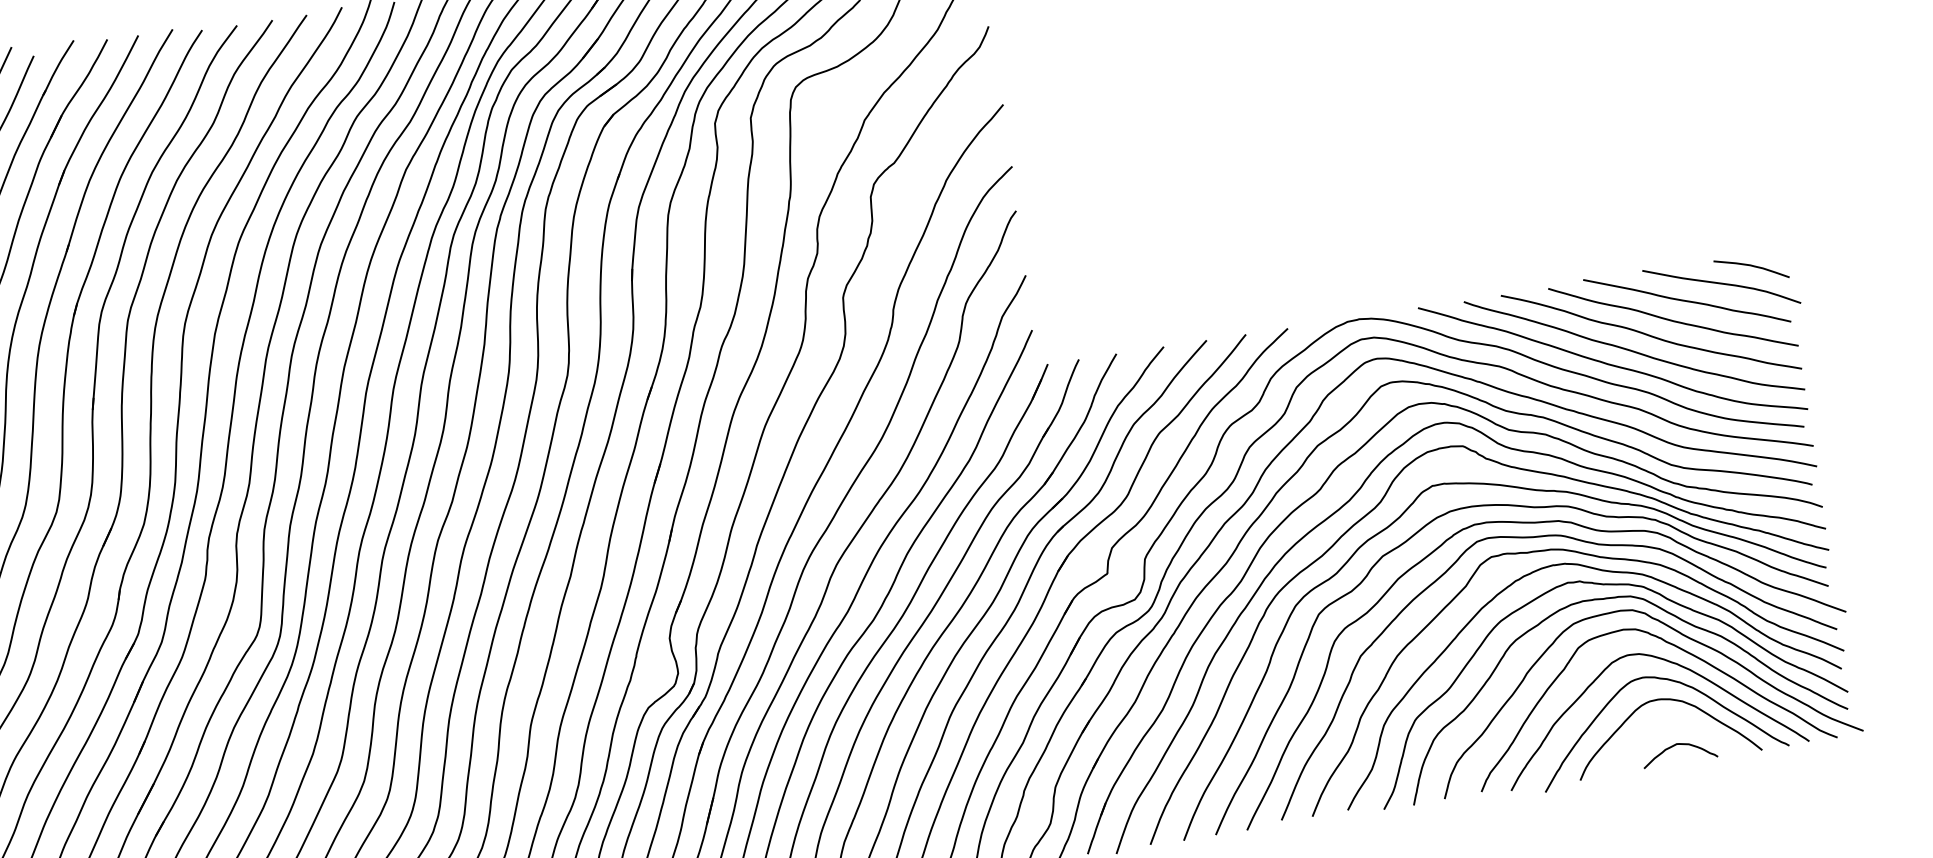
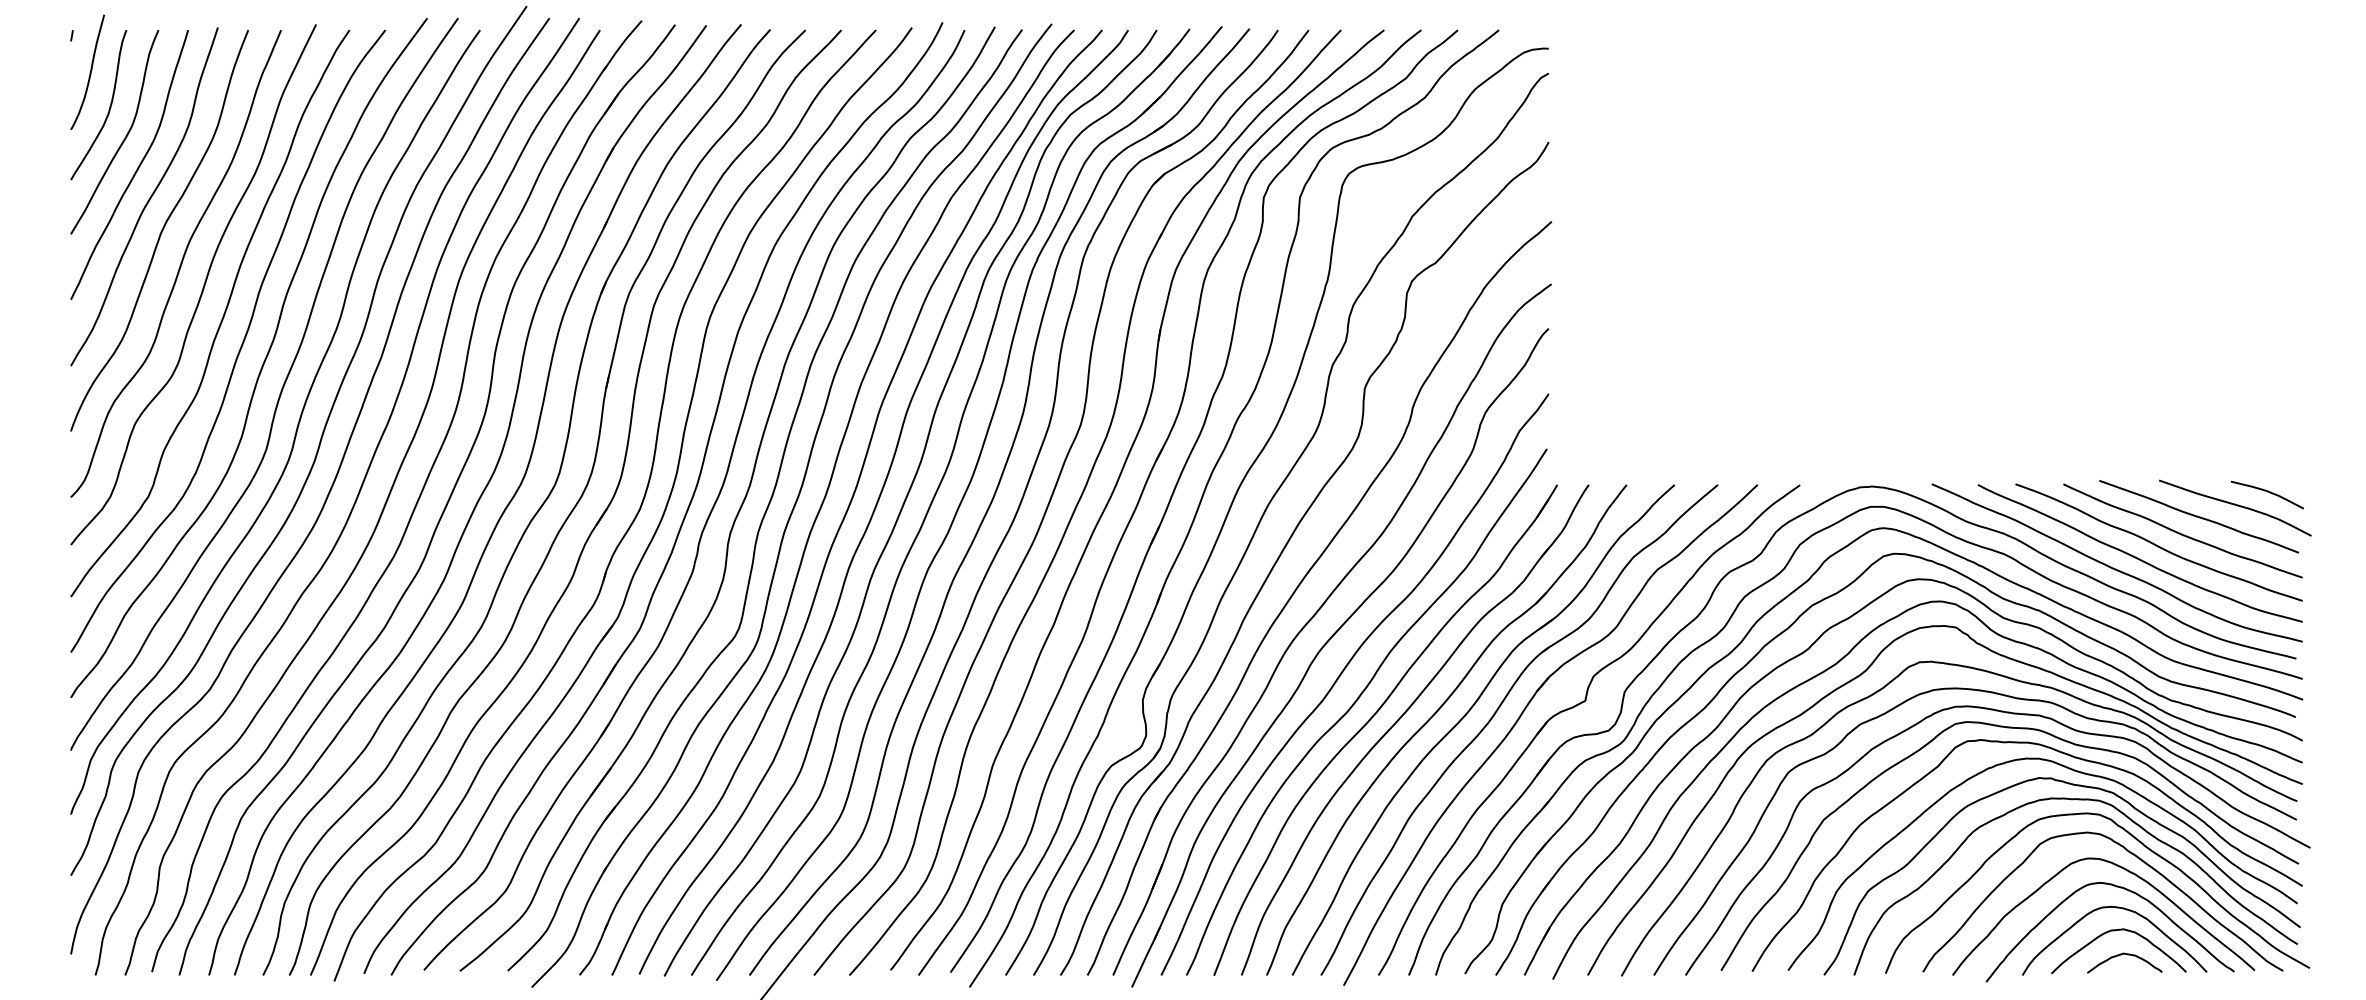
curve: (1665, 723) -> (2115, 931), added

